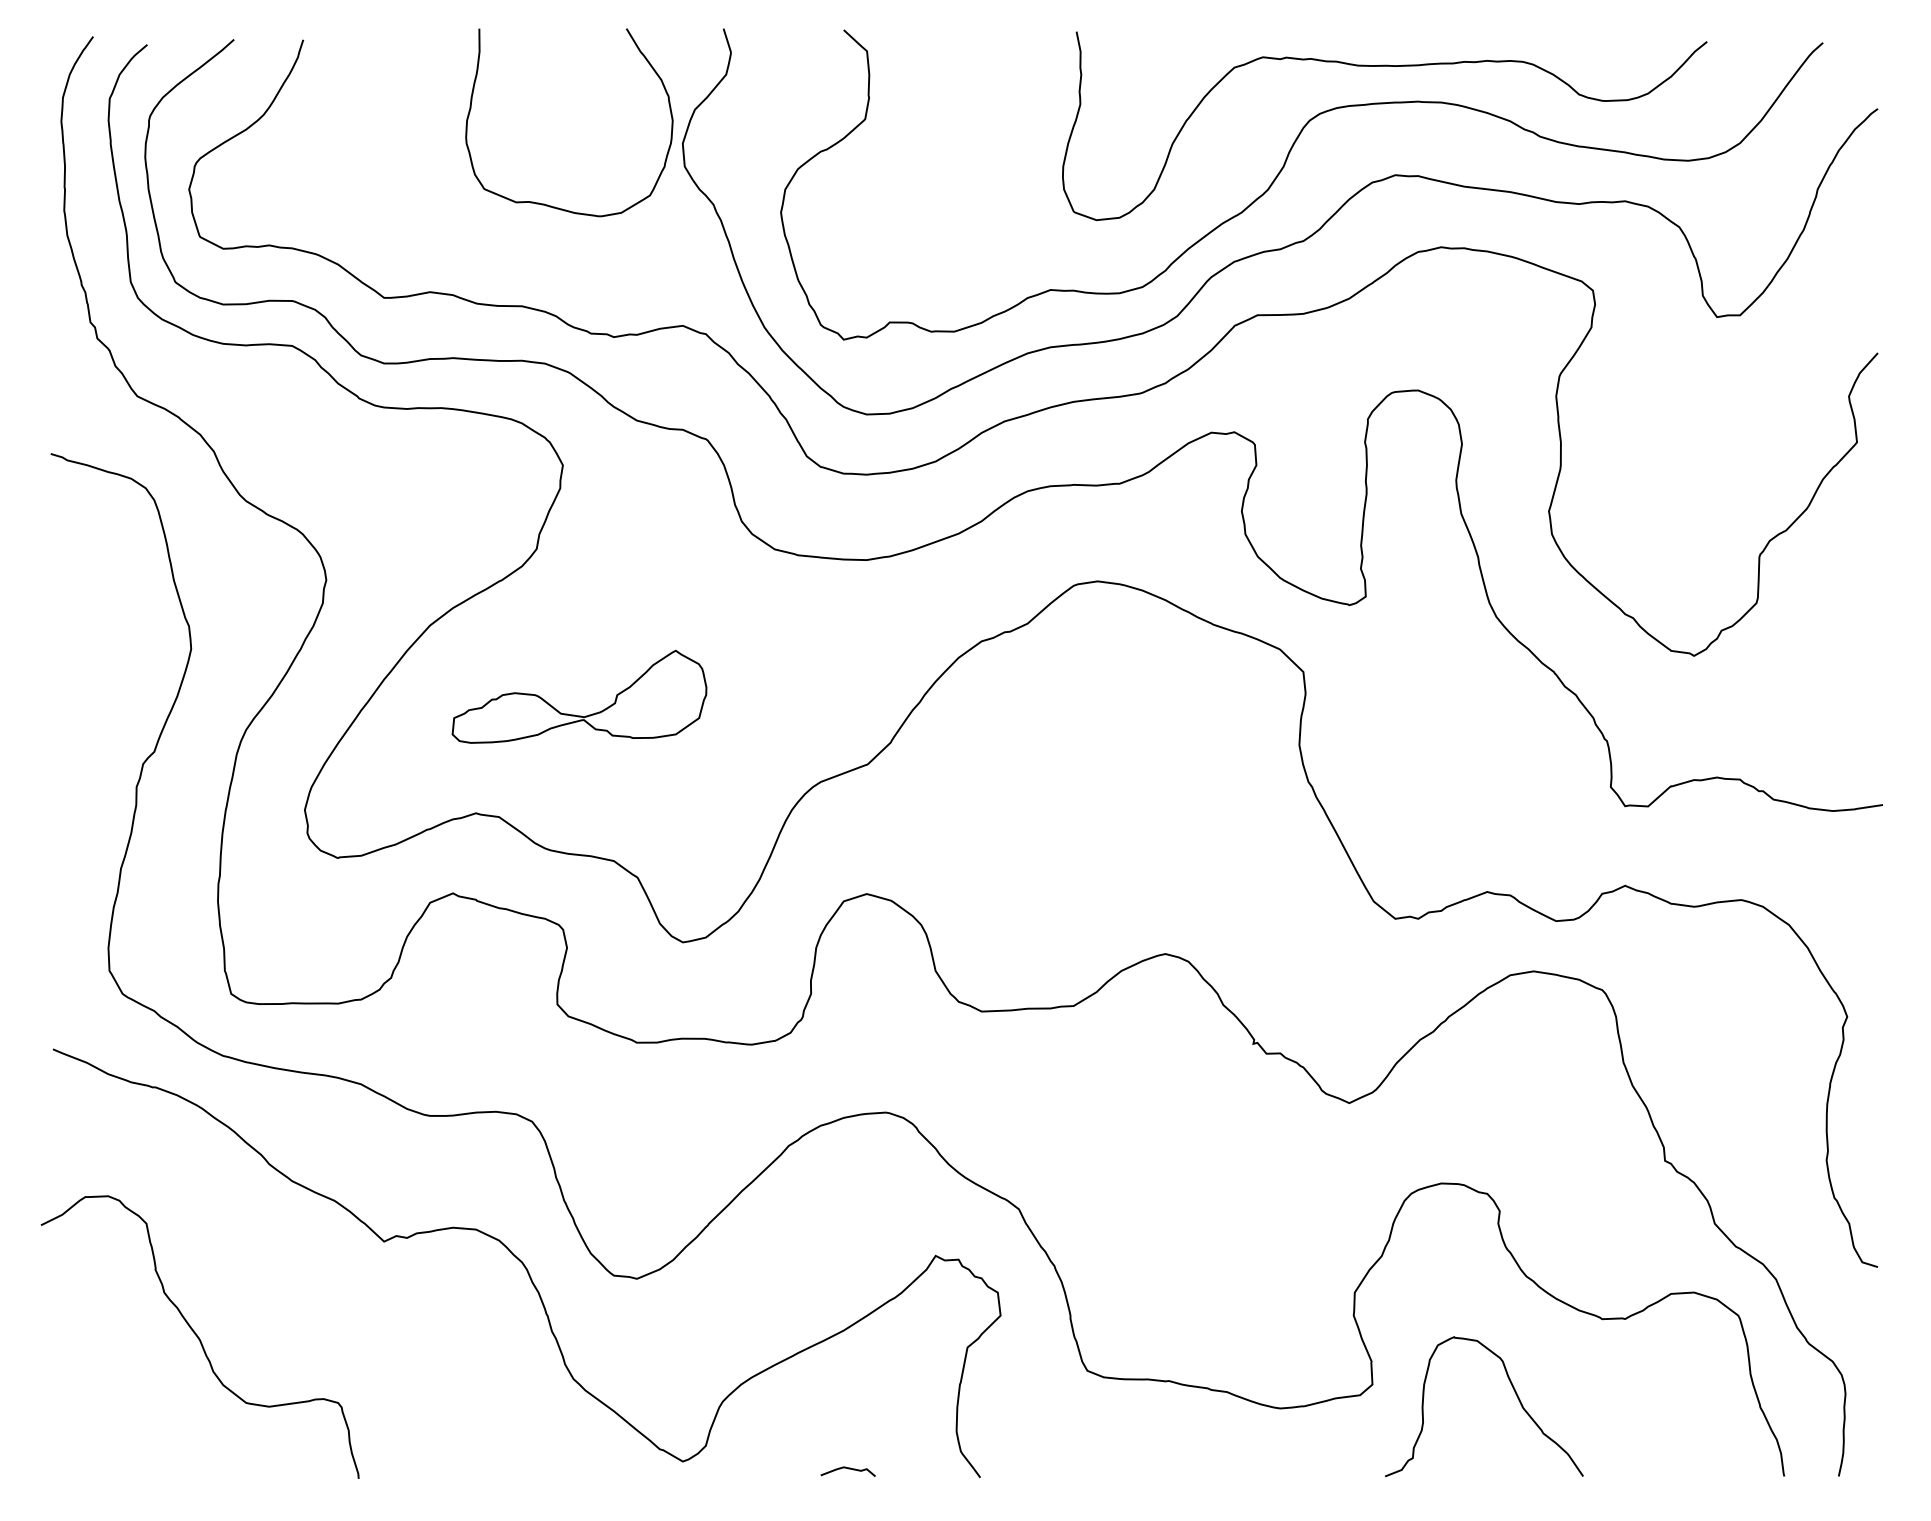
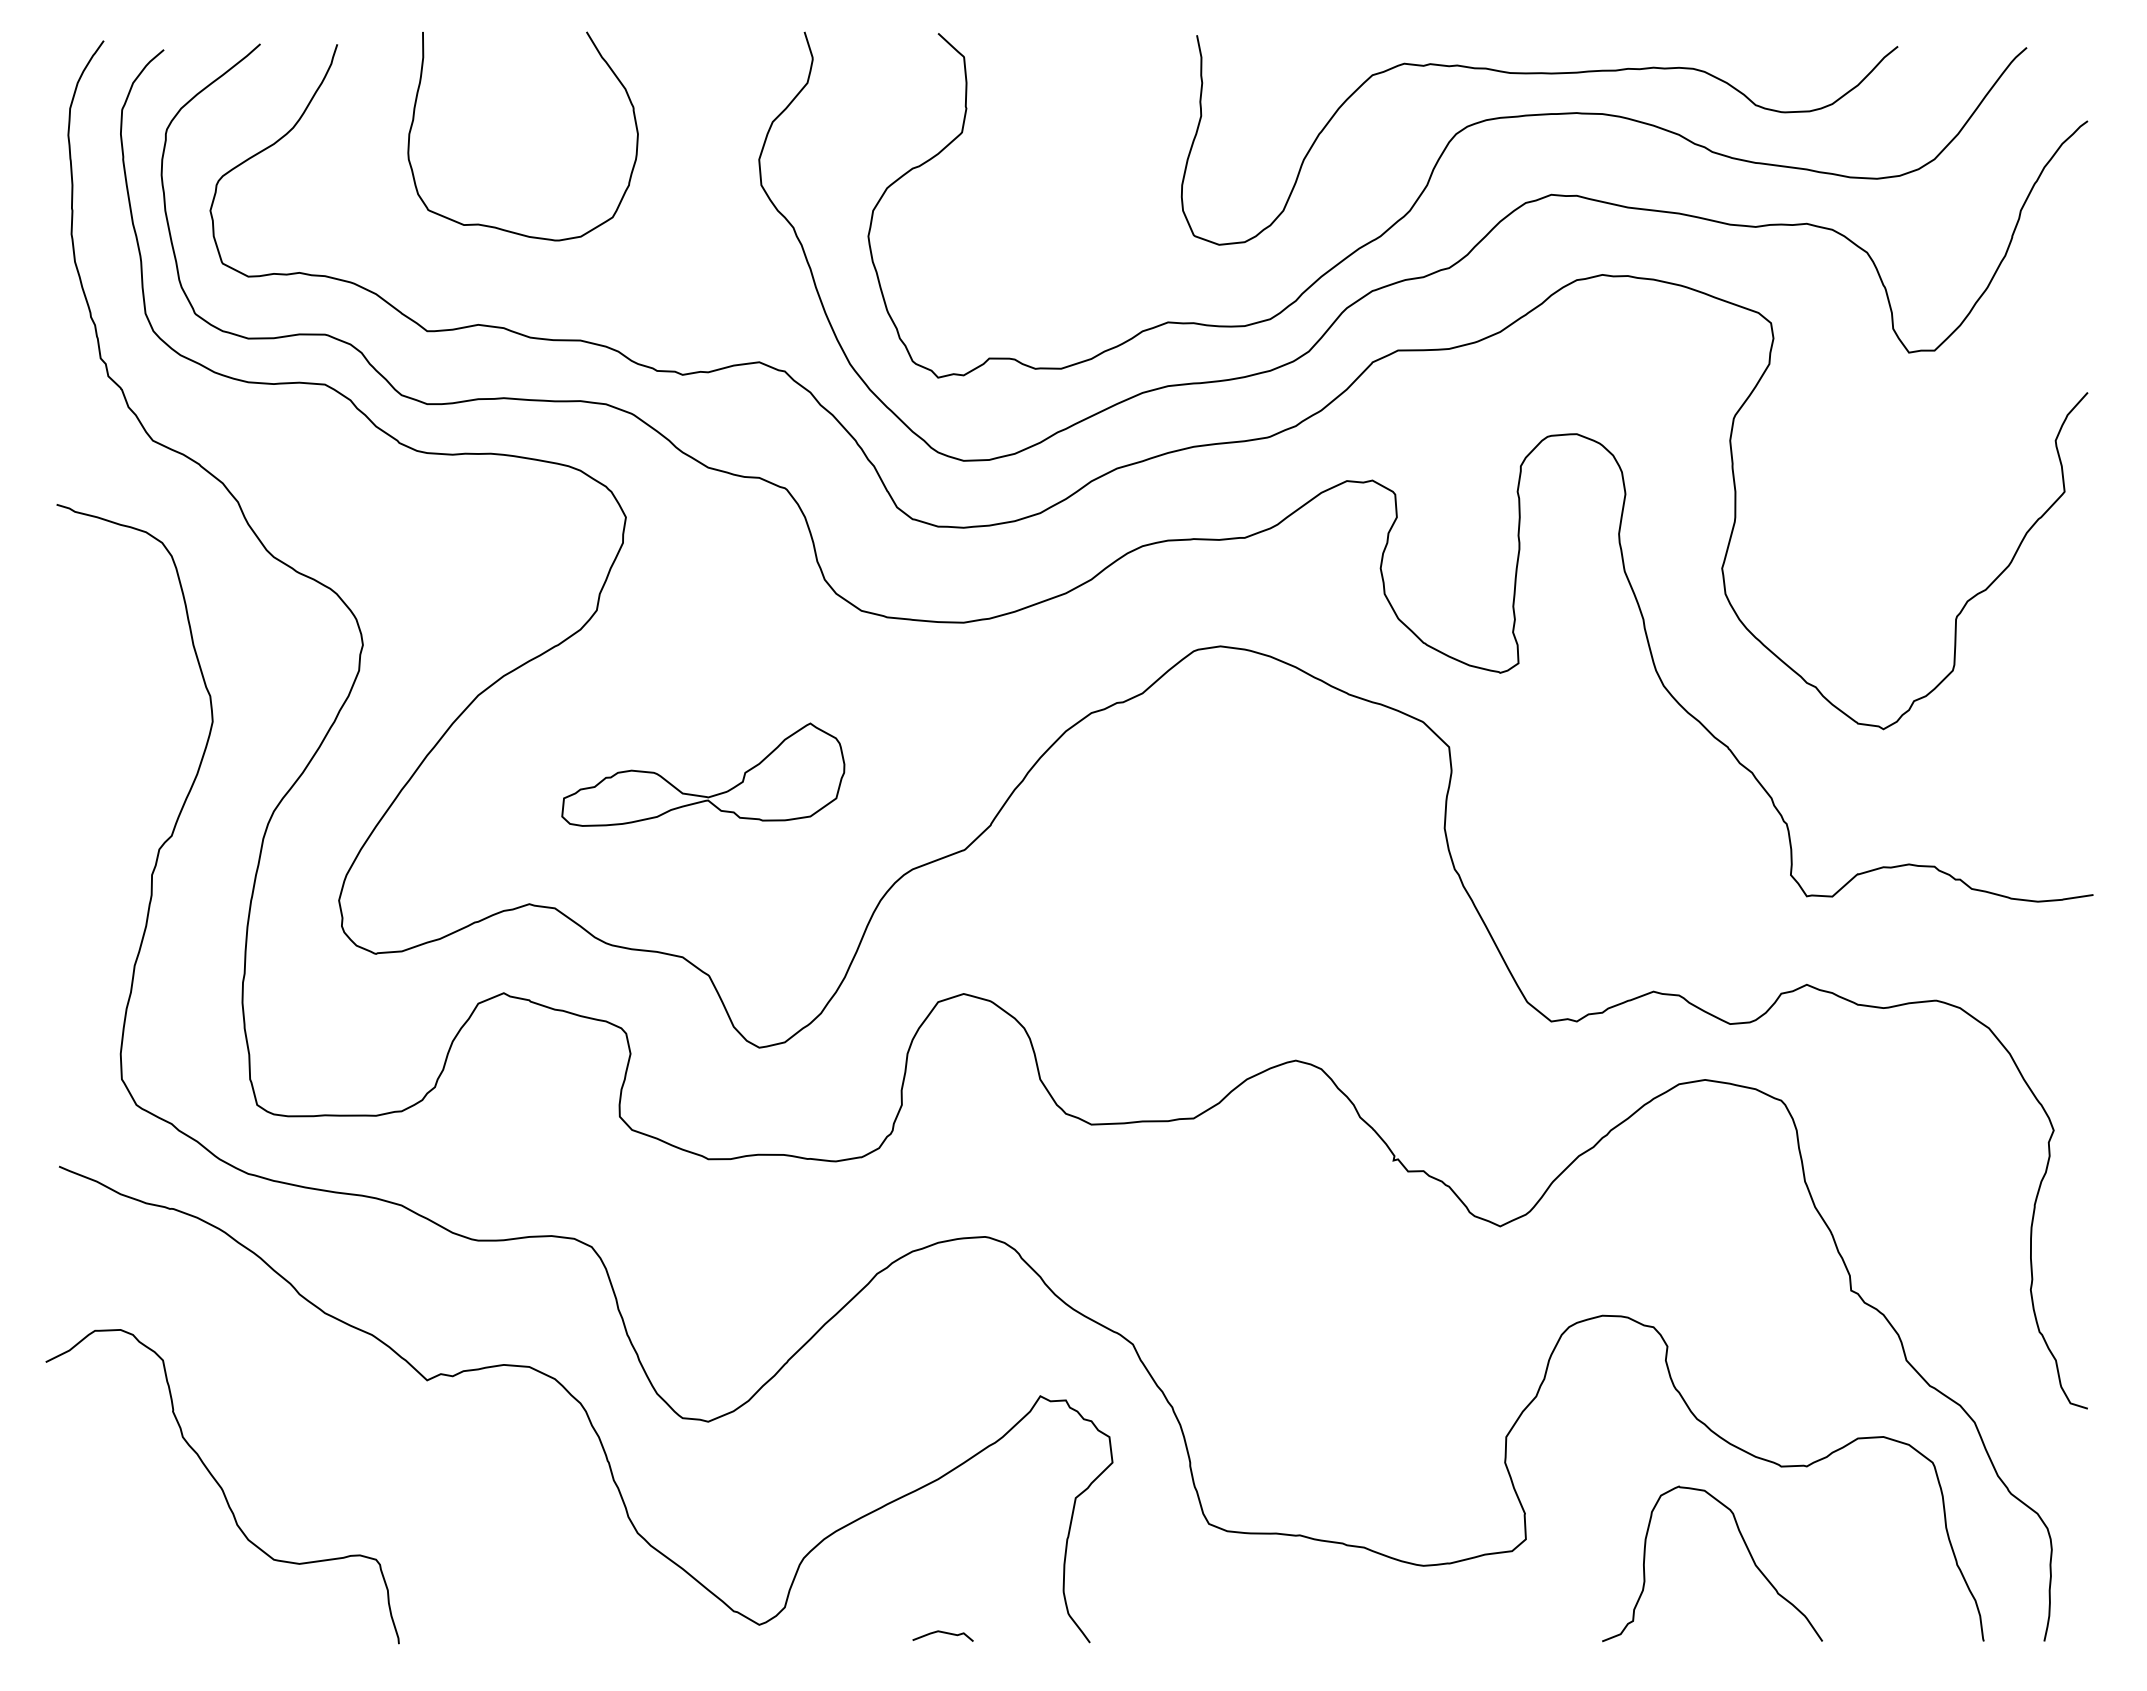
curve: (544, 203) -> (495, 226), moved
part: (574, 714) -> (697, 794), moved
curve: (1514, 1392) -> (1746, 1548), moved

